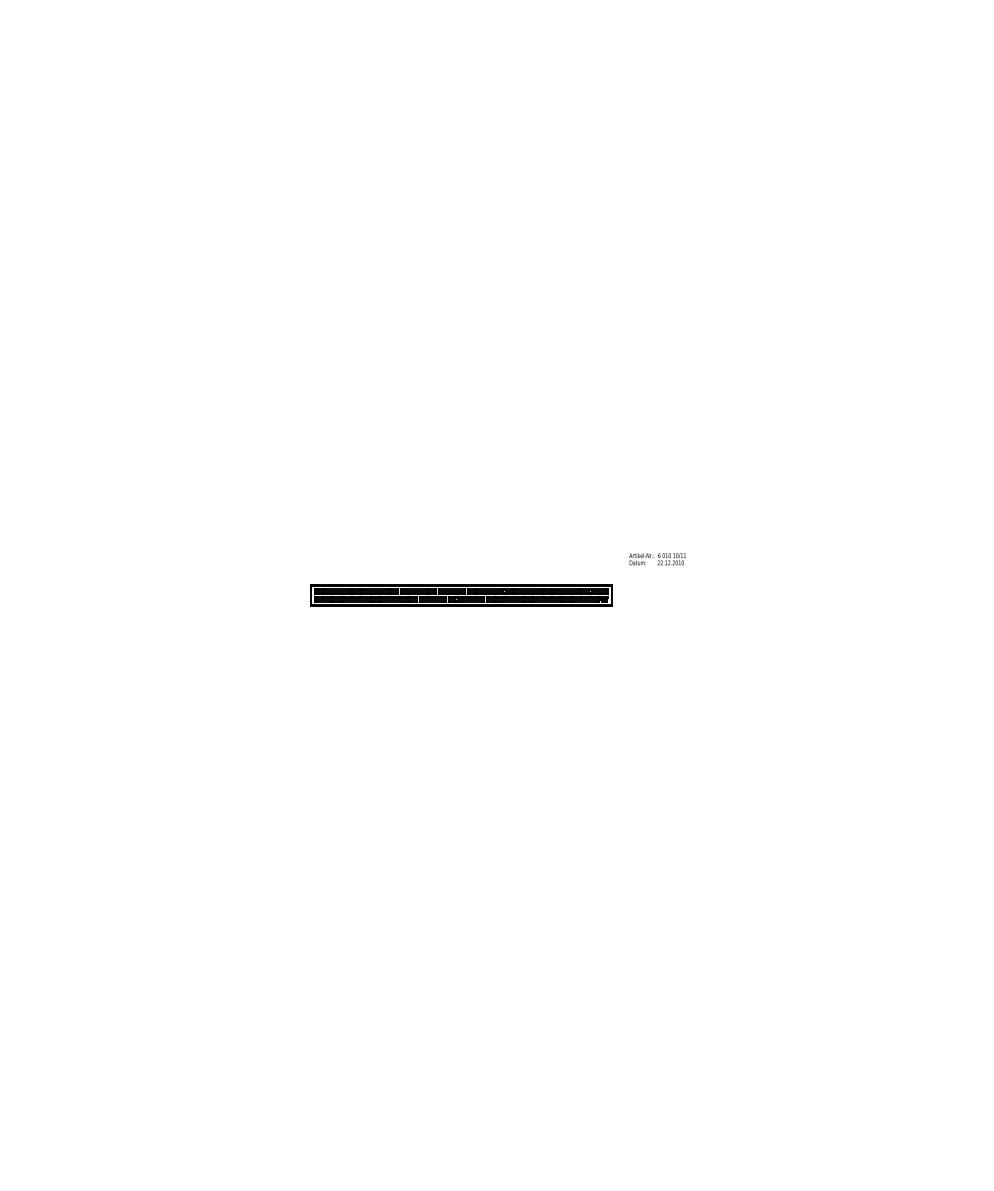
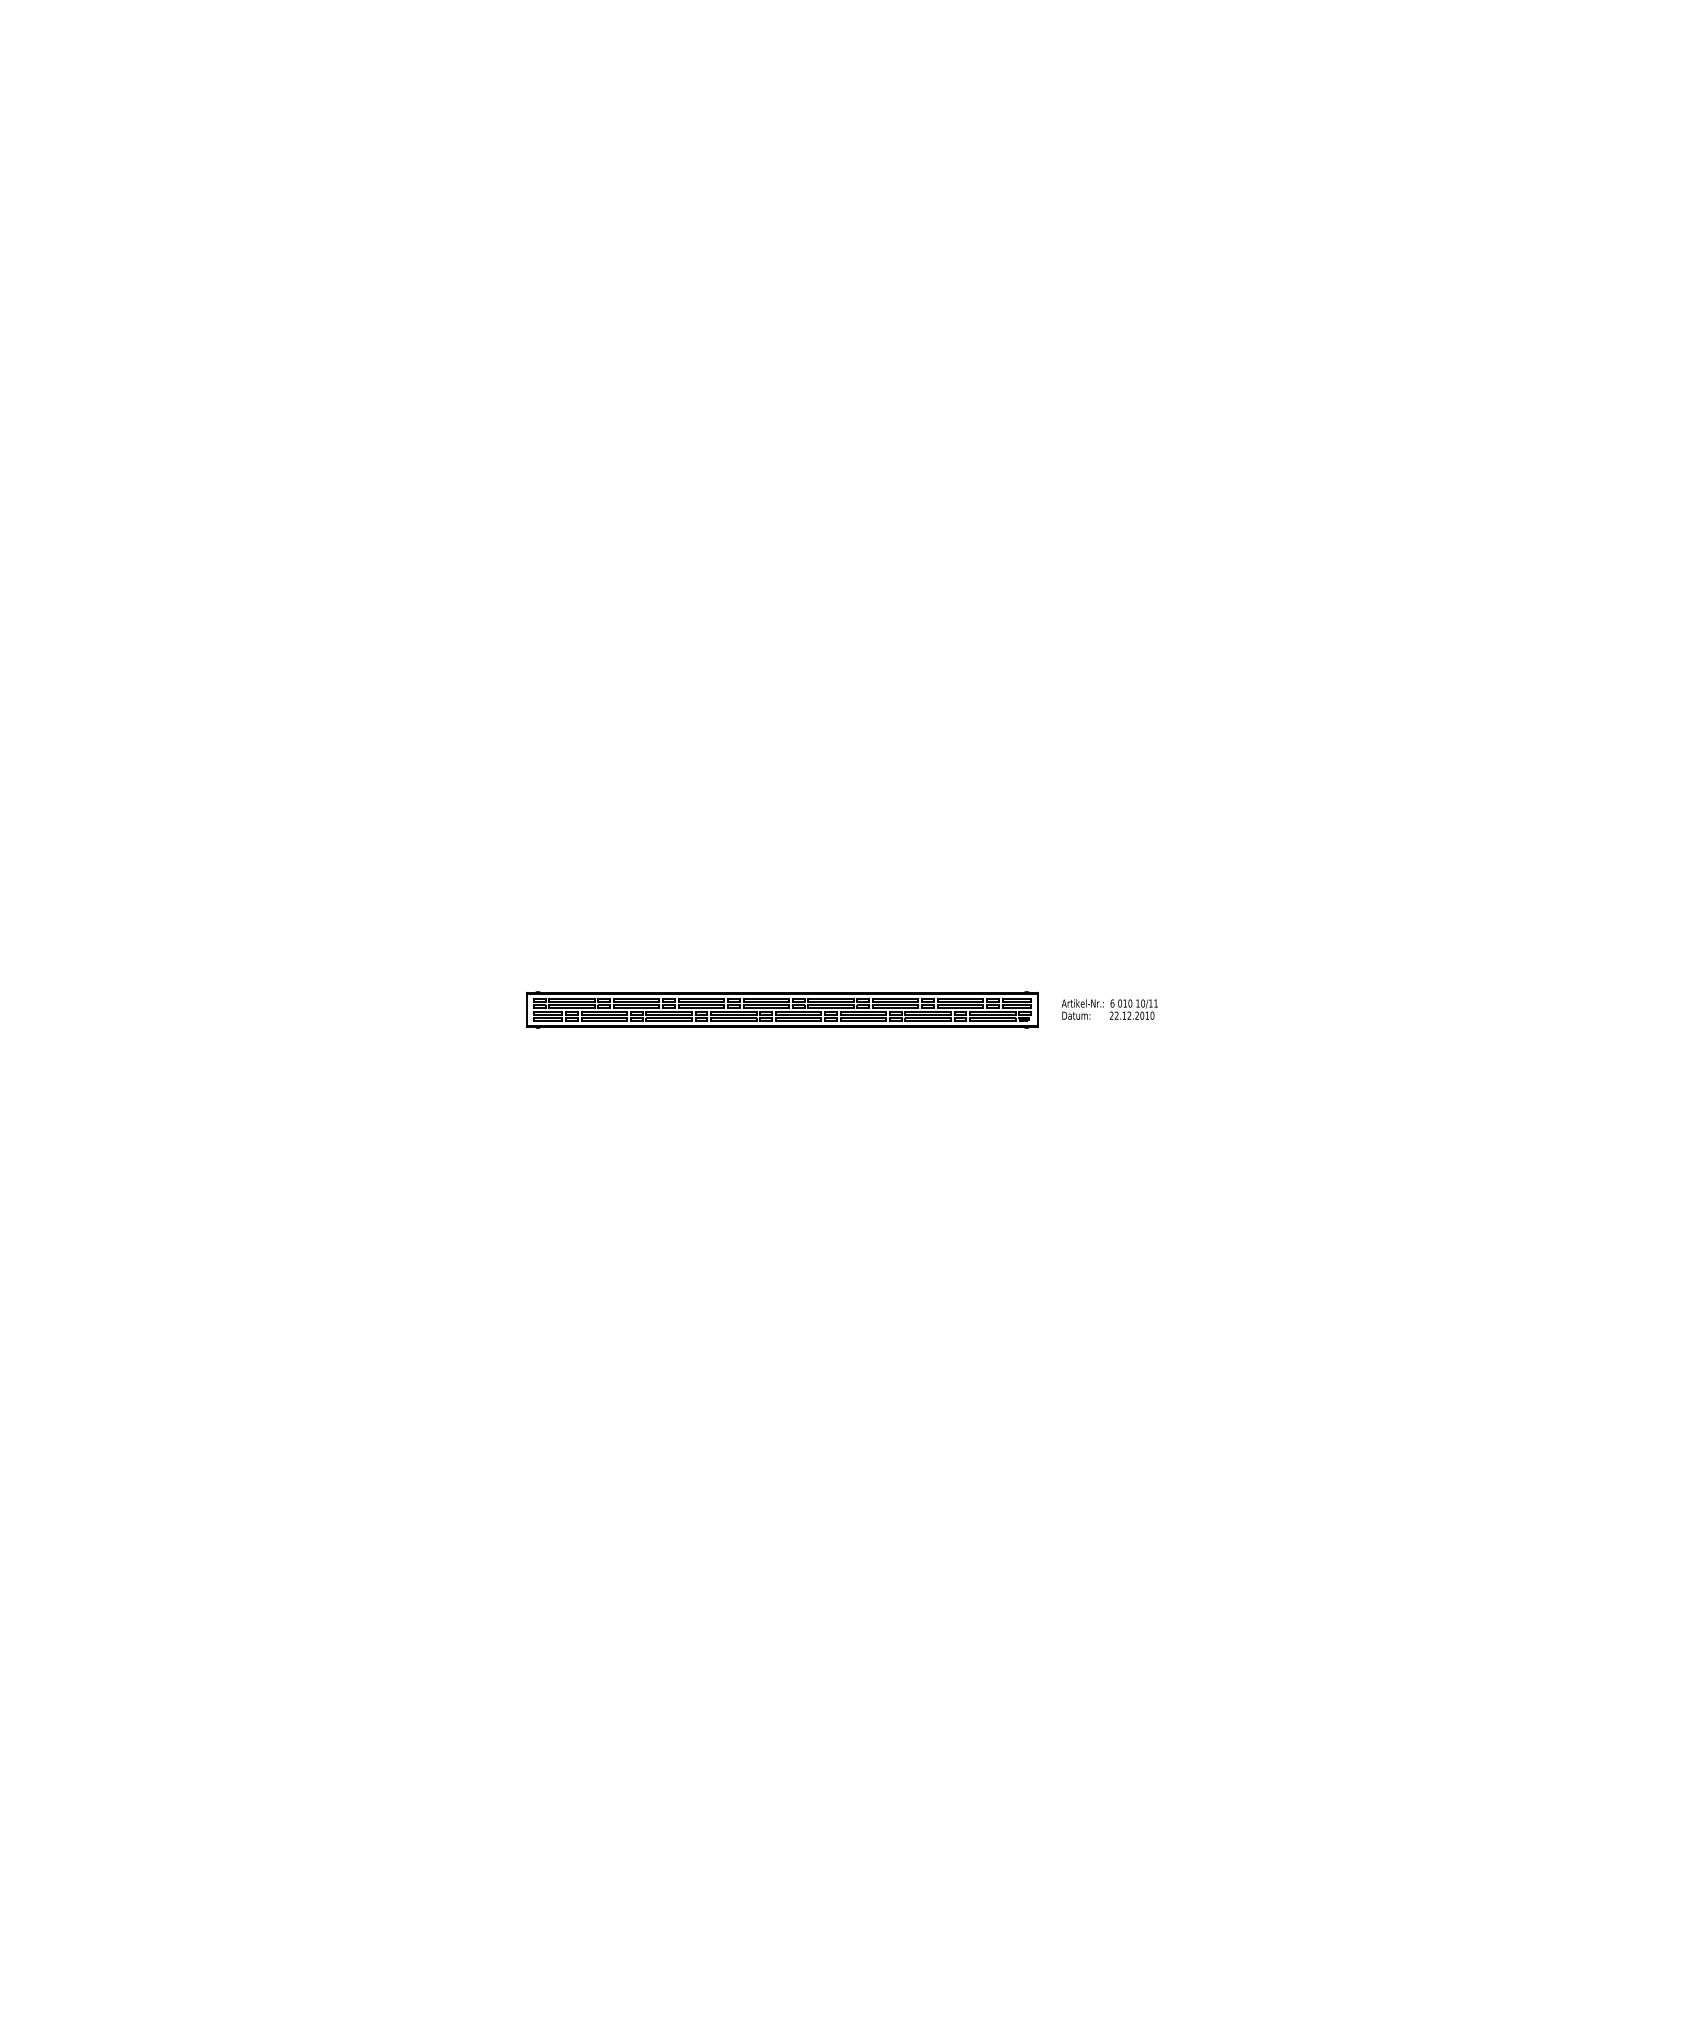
text: (657, 559) -> (1109, 1010), moved

